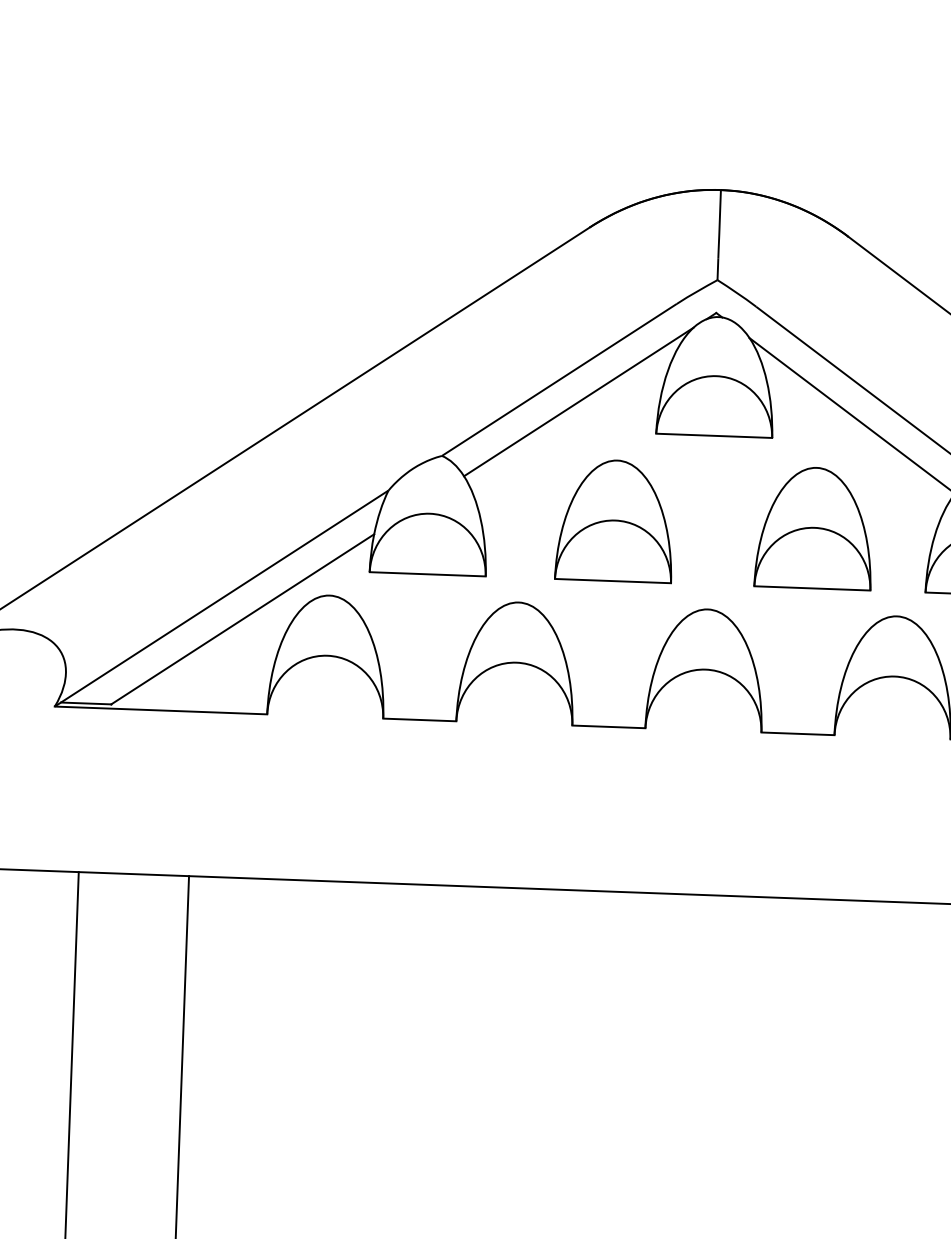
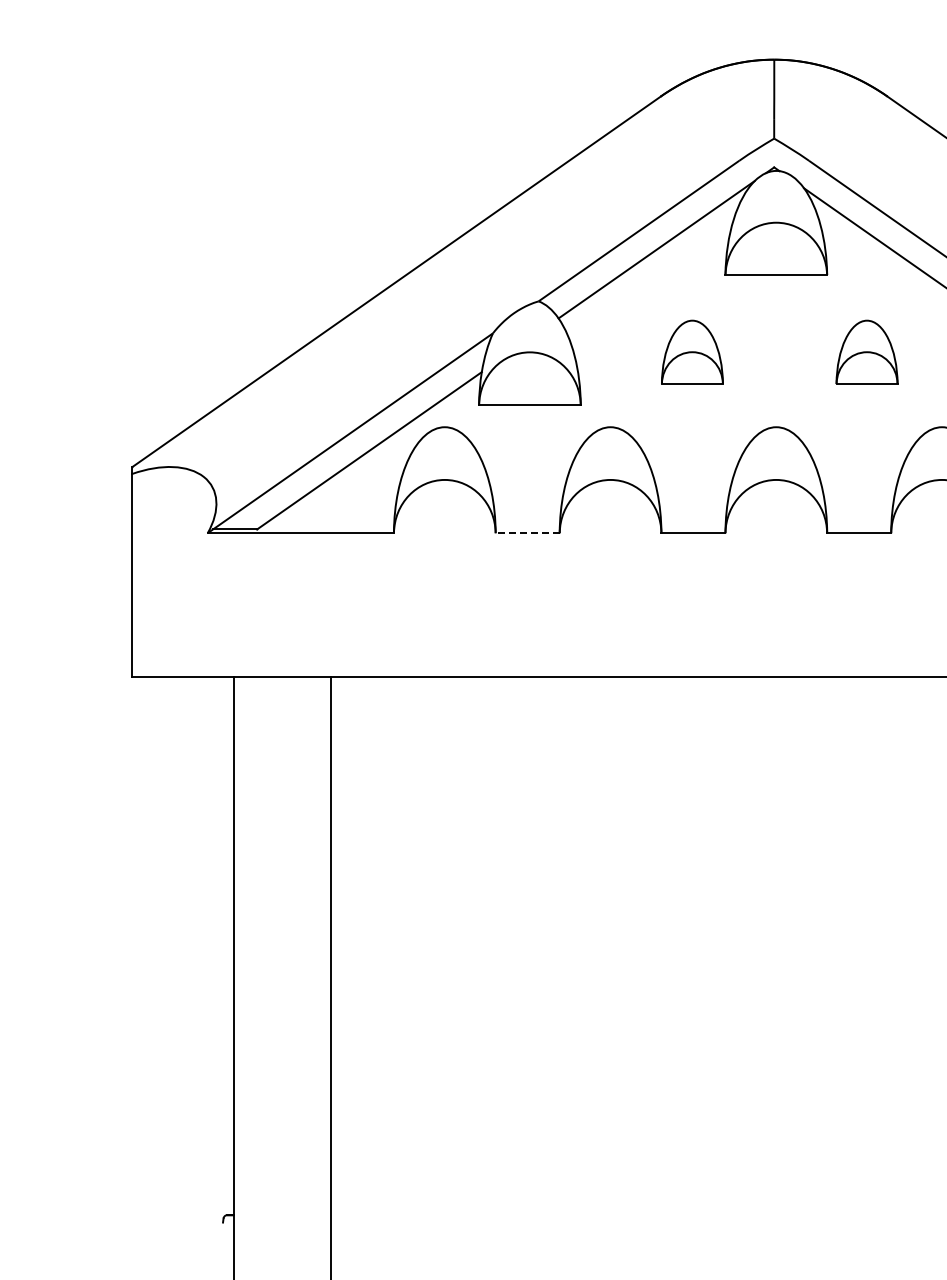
part: (615, 519) -> (692, 351), size x0.6
part: (813, 526) -> (866, 351), size x0.6
line: (419, 720) -> (527, 533), solid -> dashed

